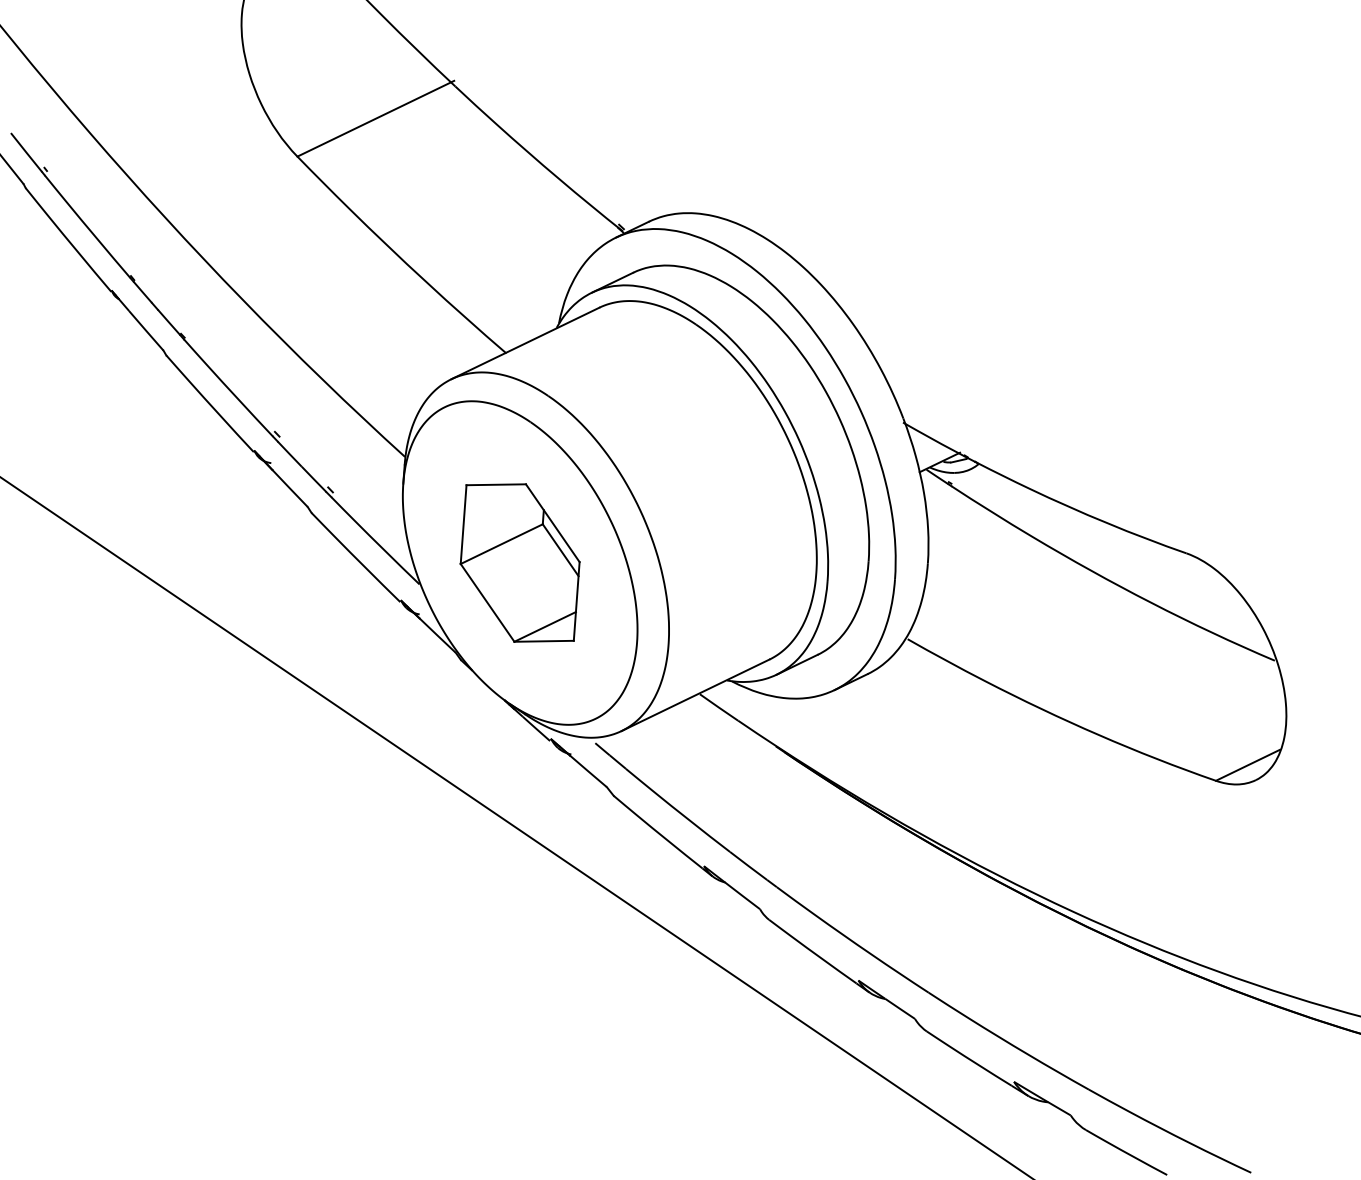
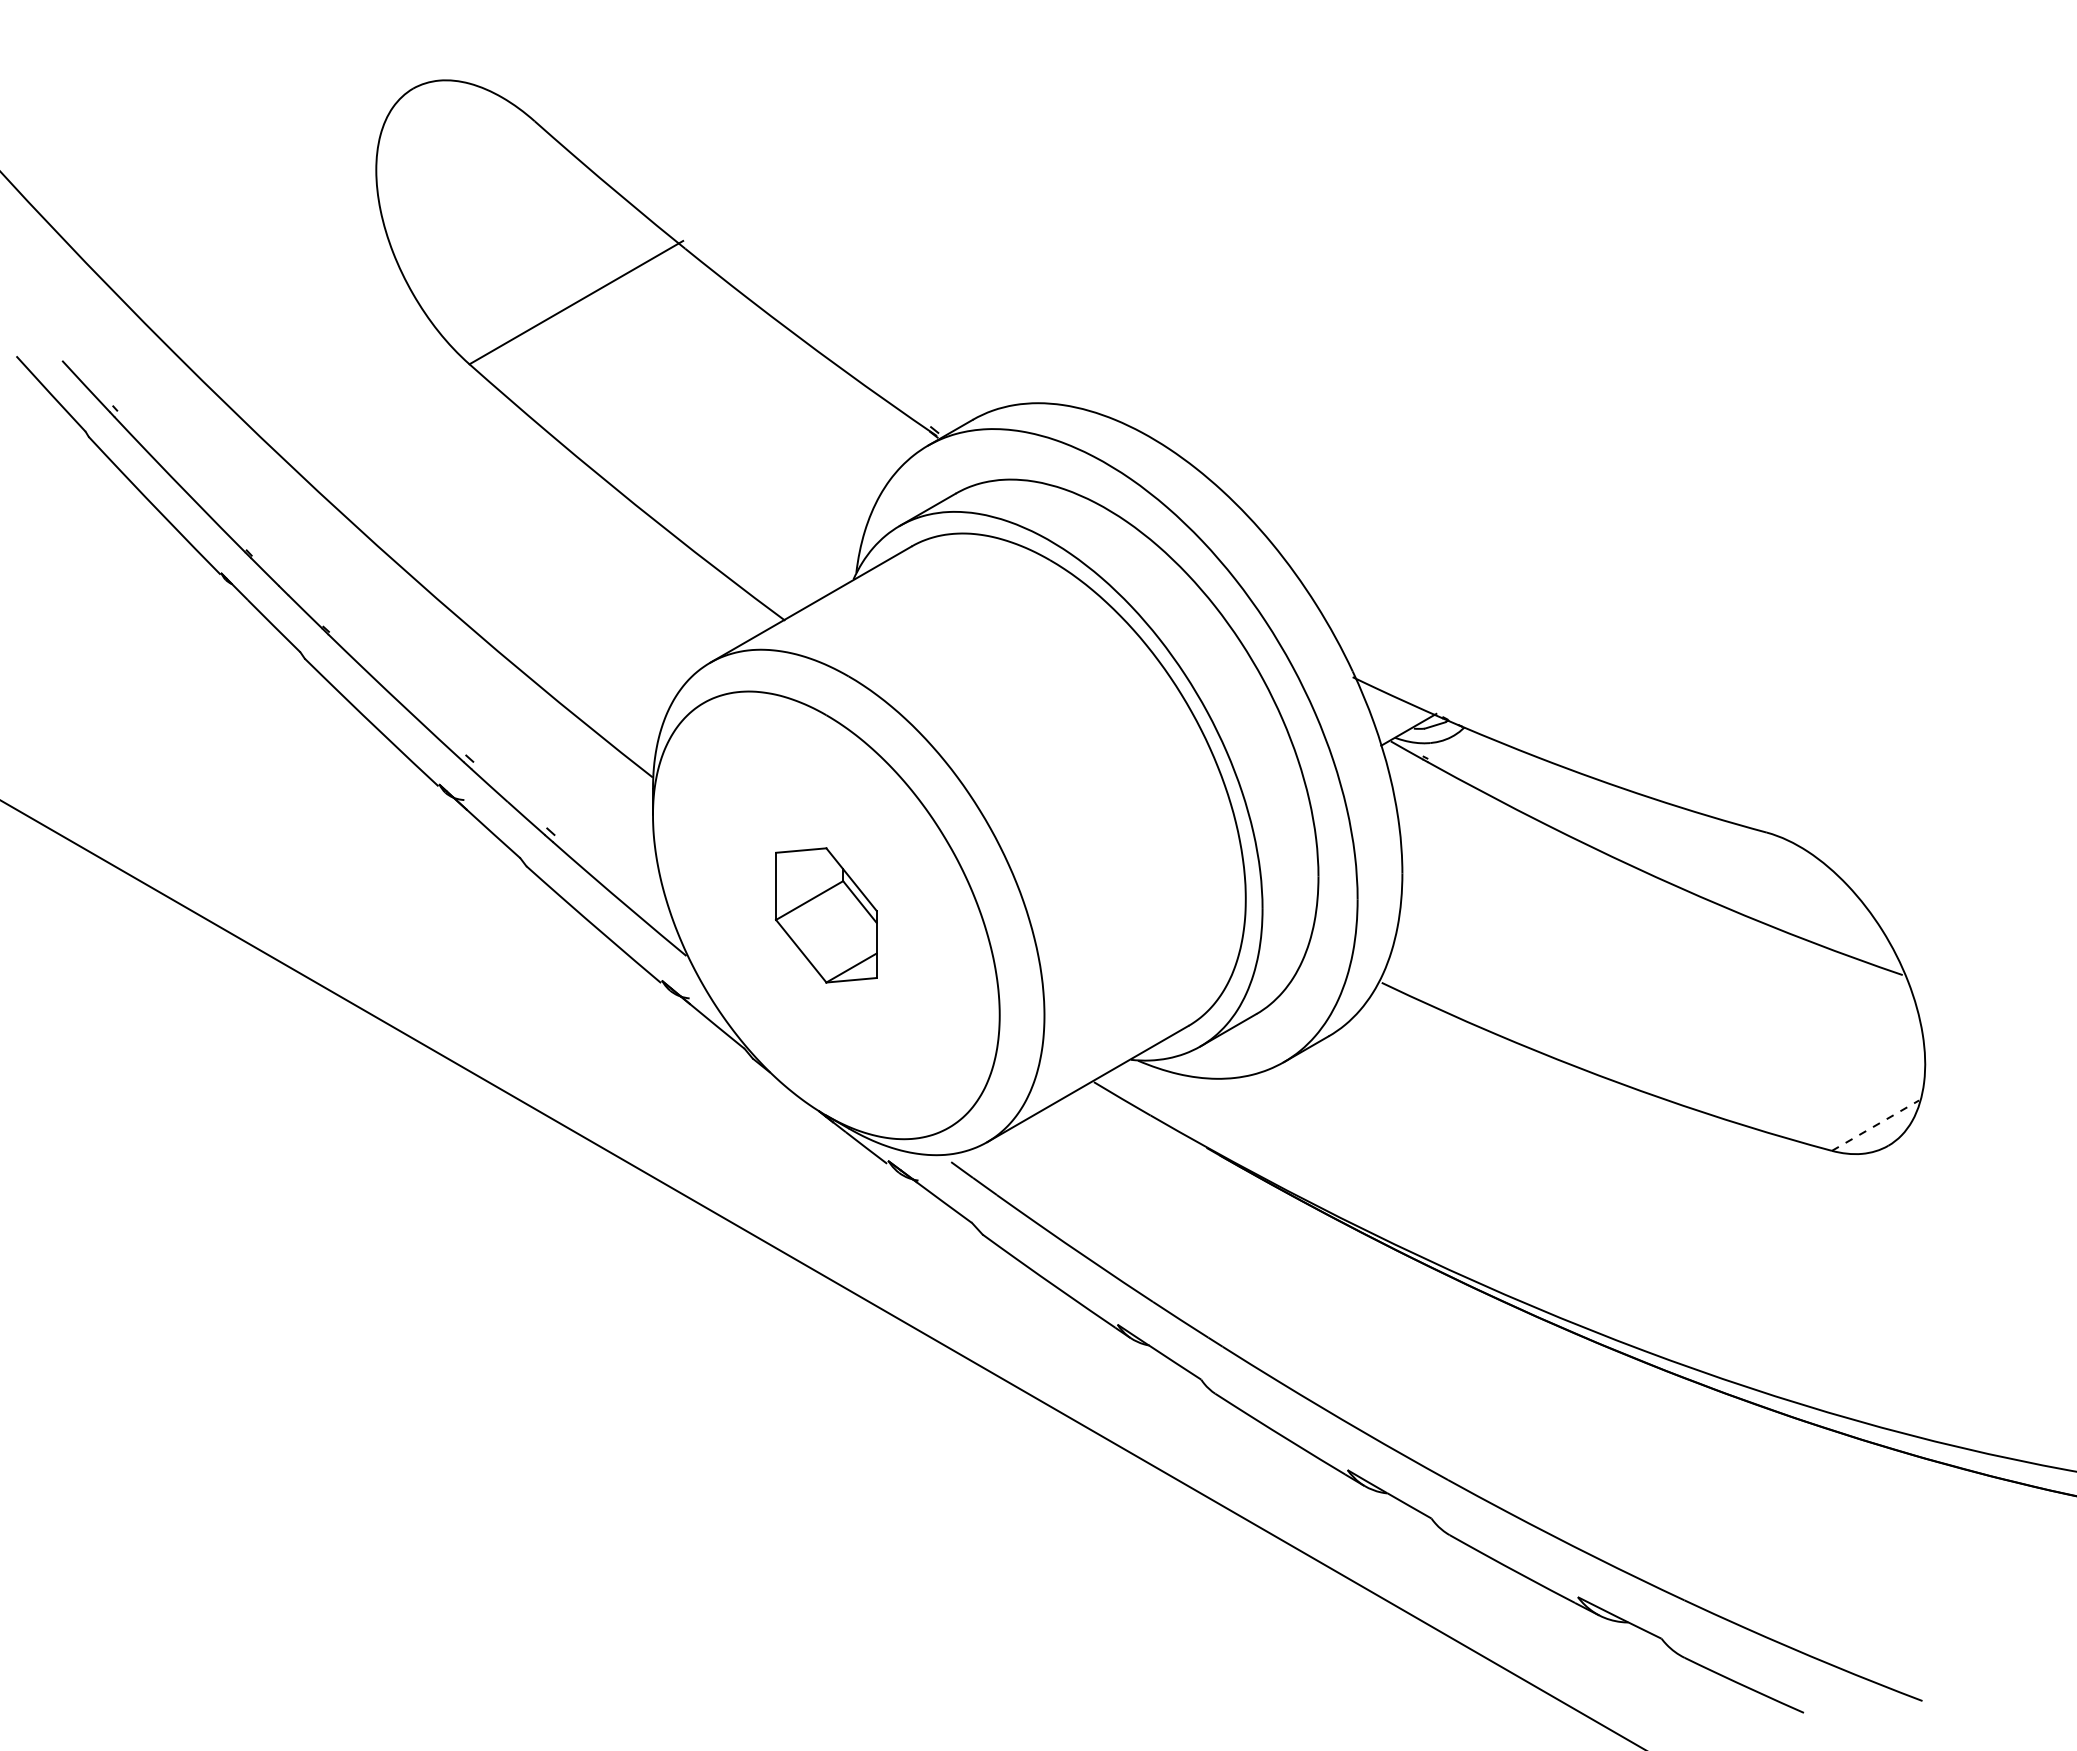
part: (520, 563) -> (826, 915), size x0.6
line: (1247, 765) -> (1875, 1125), solid -> dashed

